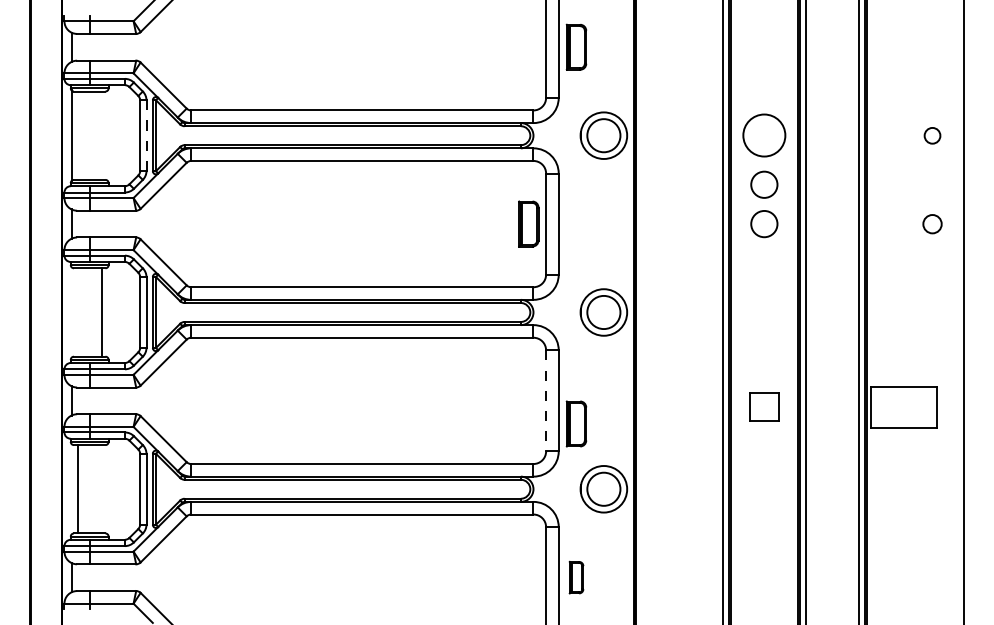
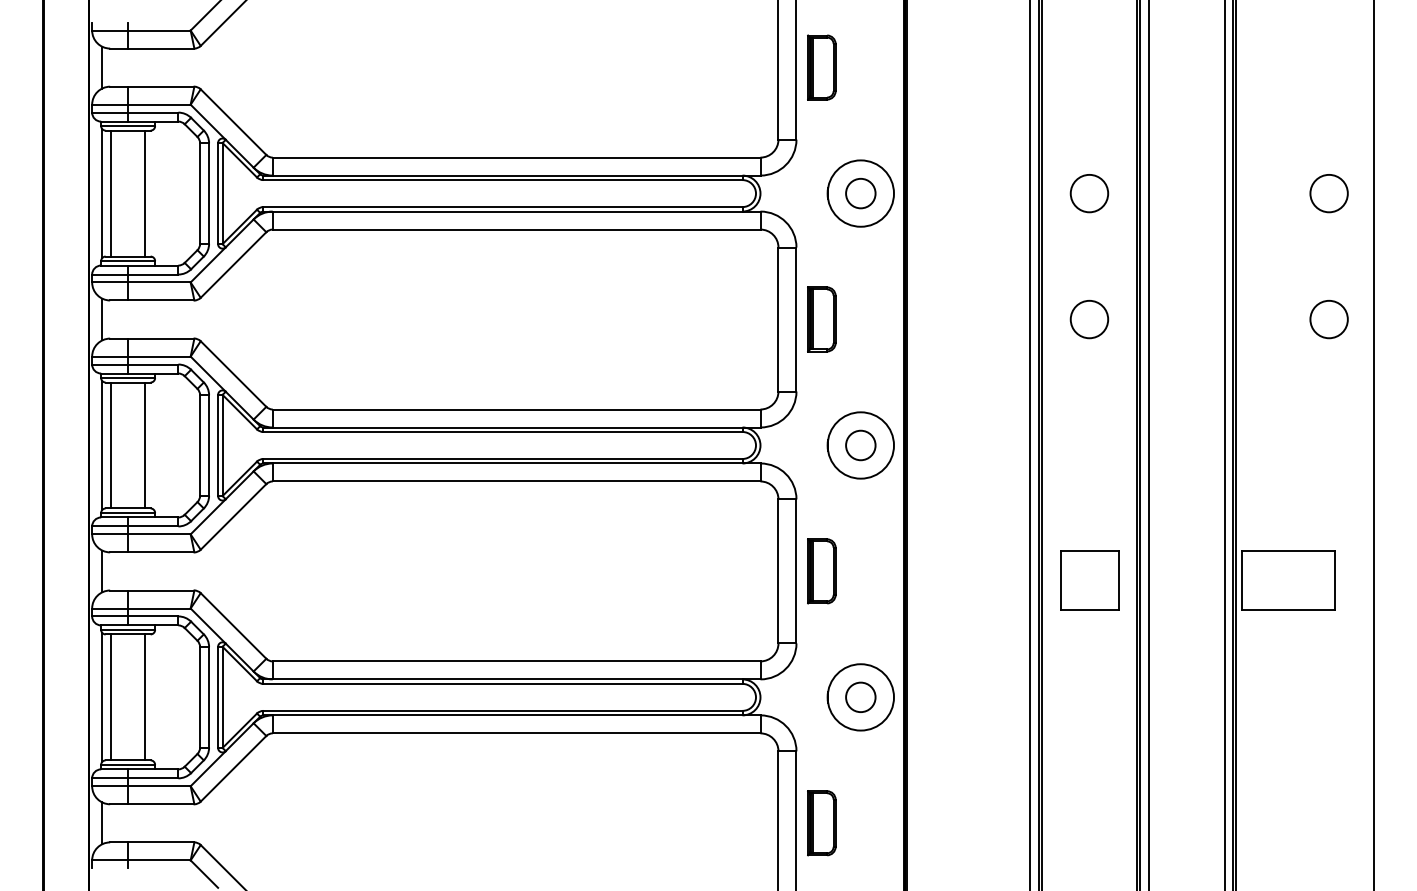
line: (77, 135) -> (110, 193), added
line: (101, 135) -> (145, 193), added
line: (146, 135) -> (209, 193), dashed -> solid
circle: (603, 135) -> (860, 193), size x0.62
circle: (764, 135) -> (1089, 193), size x0.62
circle: (932, 135) -> (1328, 193), size x1.67
circle: (764, 184) -> (1089, 263), removed
part: (528, 224) -> (821, 319), moved
circle: (932, 224) -> (1328, 319), size x1.43
line: (71, 312) -> (102, 445), added
line: (77, 312) -> (110, 445), added
circle: (603, 312) -> (860, 445), size x0.62
line: (546, 400) -> (778, 571), dashed -> solid
part: (764, 407) -> (1089, 580), size x1.43
part: (576, 424) -> (821, 571), moved
line: (71, 488) -> (102, 696), added
line: (101, 489) -> (145, 697), added
circle: (603, 489) -> (860, 697), size x0.62
part: (576, 577) -> (821, 823), size x1.43

